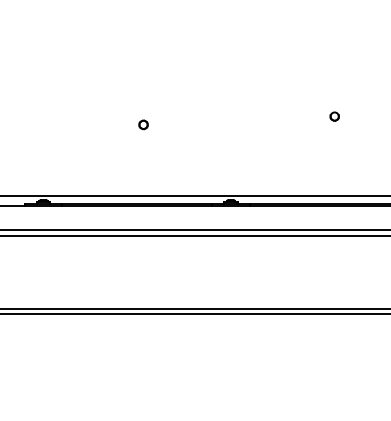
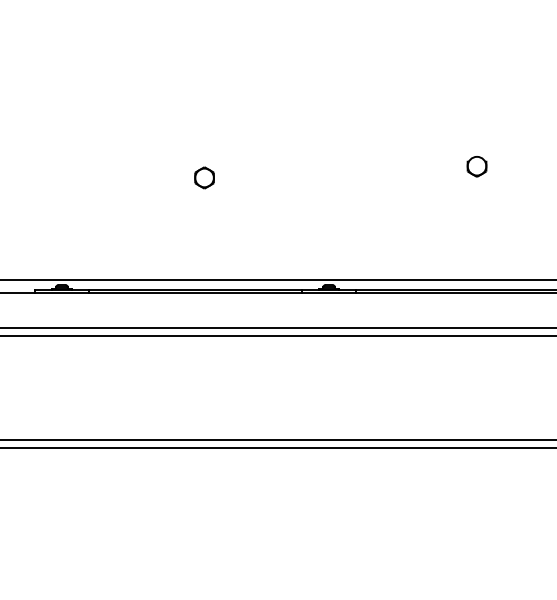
part: (334, 116) -> (476, 166), size x1.6
part: (143, 124) -> (204, 177), size x1.6

